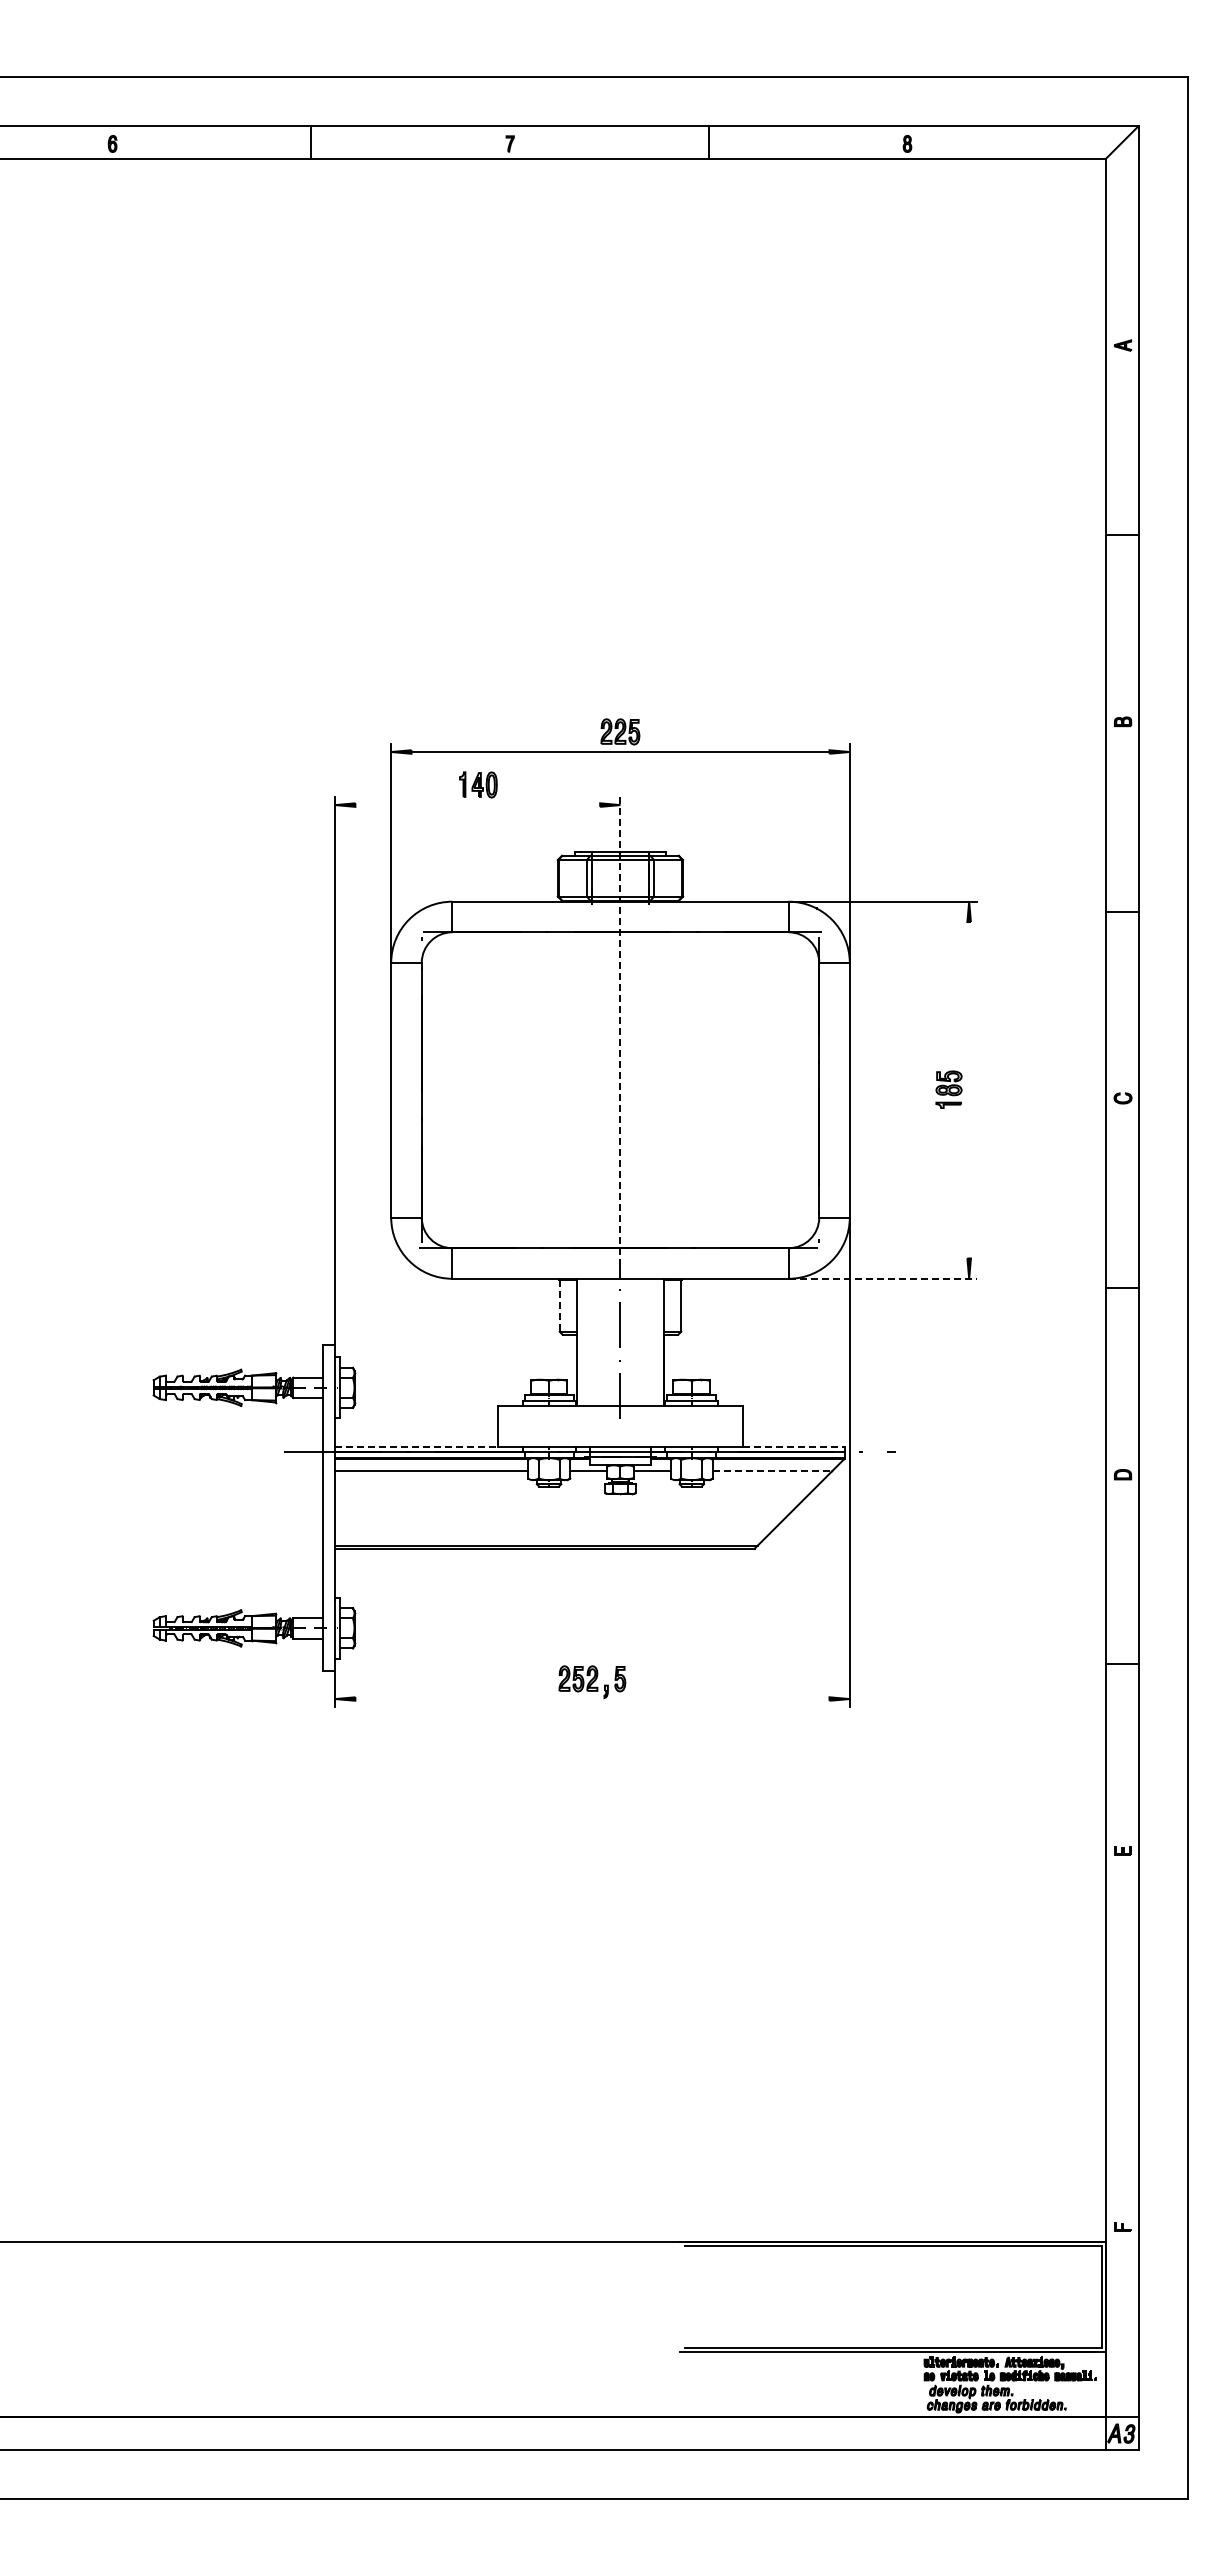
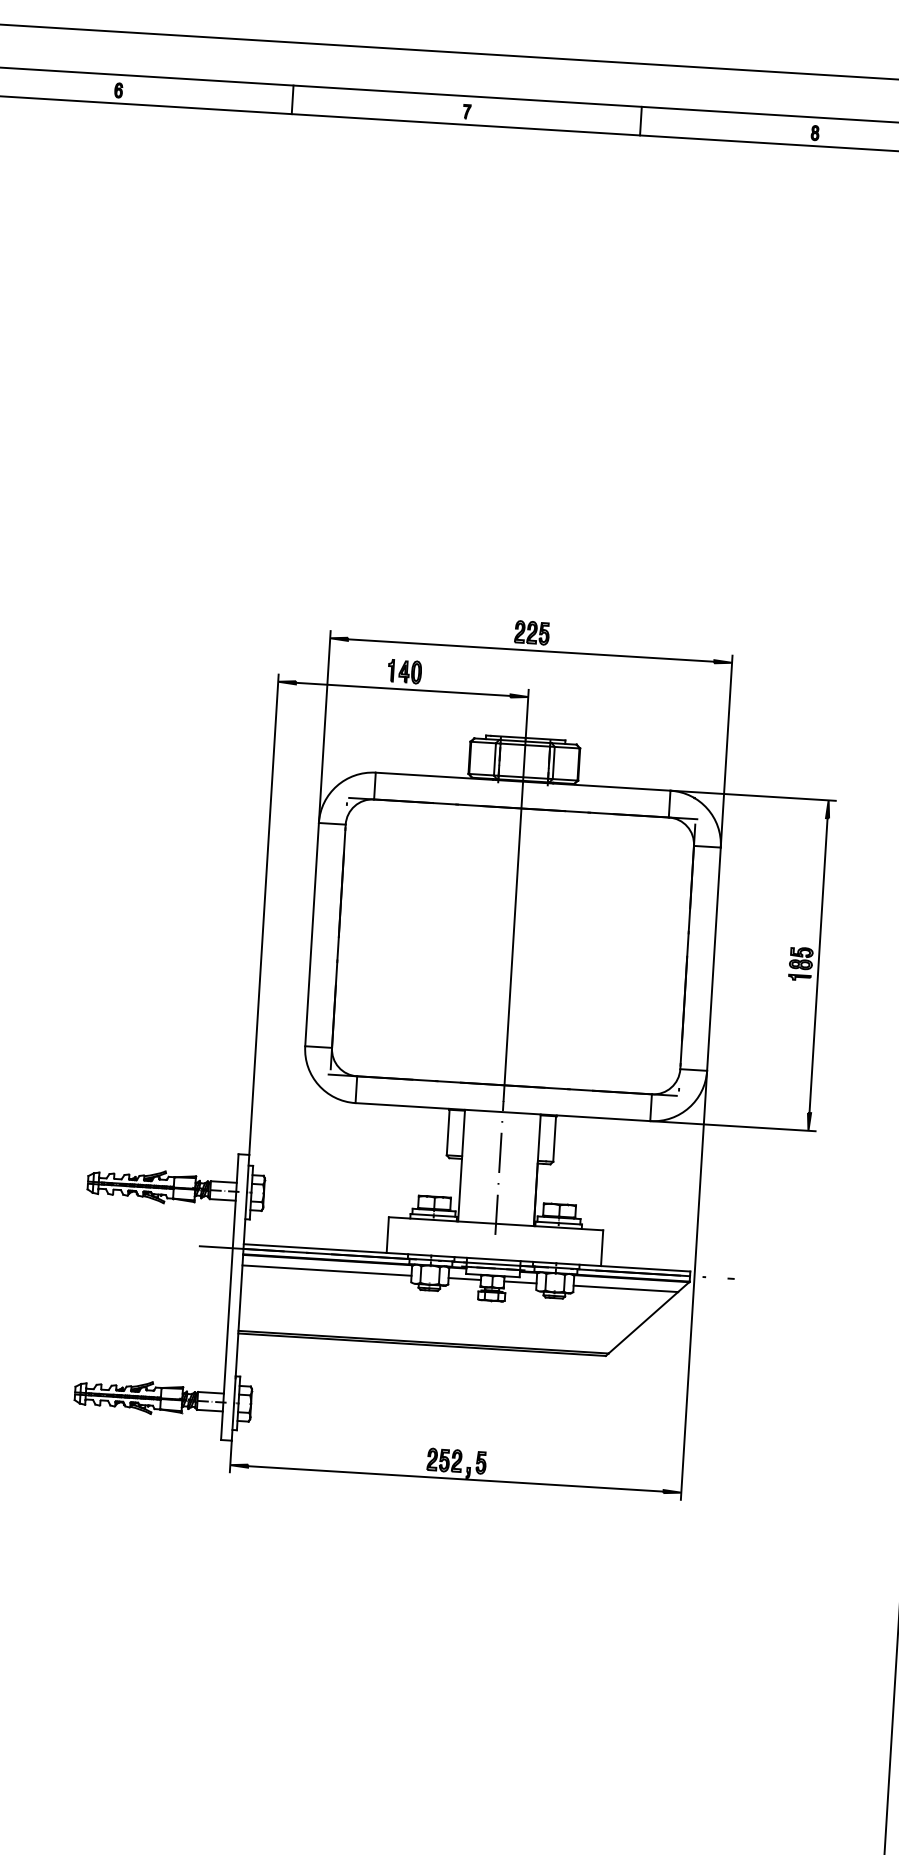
line: (477, 805) -> (402, 689), added
line: (620, 1031) -> (516, 895), dashed -> solid
line: (969, 1090) -> (818, 965), added
line: (883, 1278) -> (733, 1125), dashed -> solid
line: (559, 1305) -> (448, 1132), dashed -> solid
line: (416, 1446) -> (315, 1248), dashed -> solid
line: (793, 1446) -> (645, 1268), dashed -> solid
line: (772, 1471) -> (625, 1289), dashed -> solid
line: (592, 1699) -> (455, 1479), added

